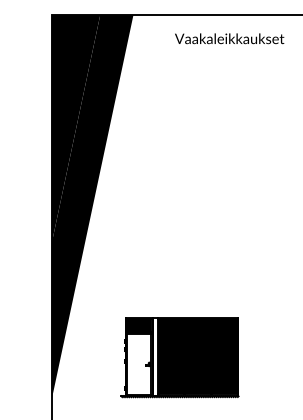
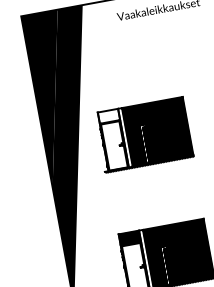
part: (181, 196) -> (144, 135), added

